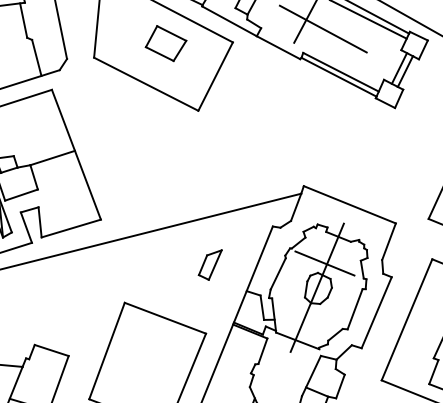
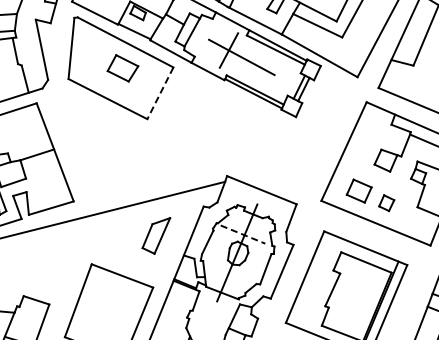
line: (215, 76) -> (160, 93), solid -> dashed
line: (325, 263) -> (243, 234), solid -> dashed
part: (210, 264) -> (156, 235), size x1.6

